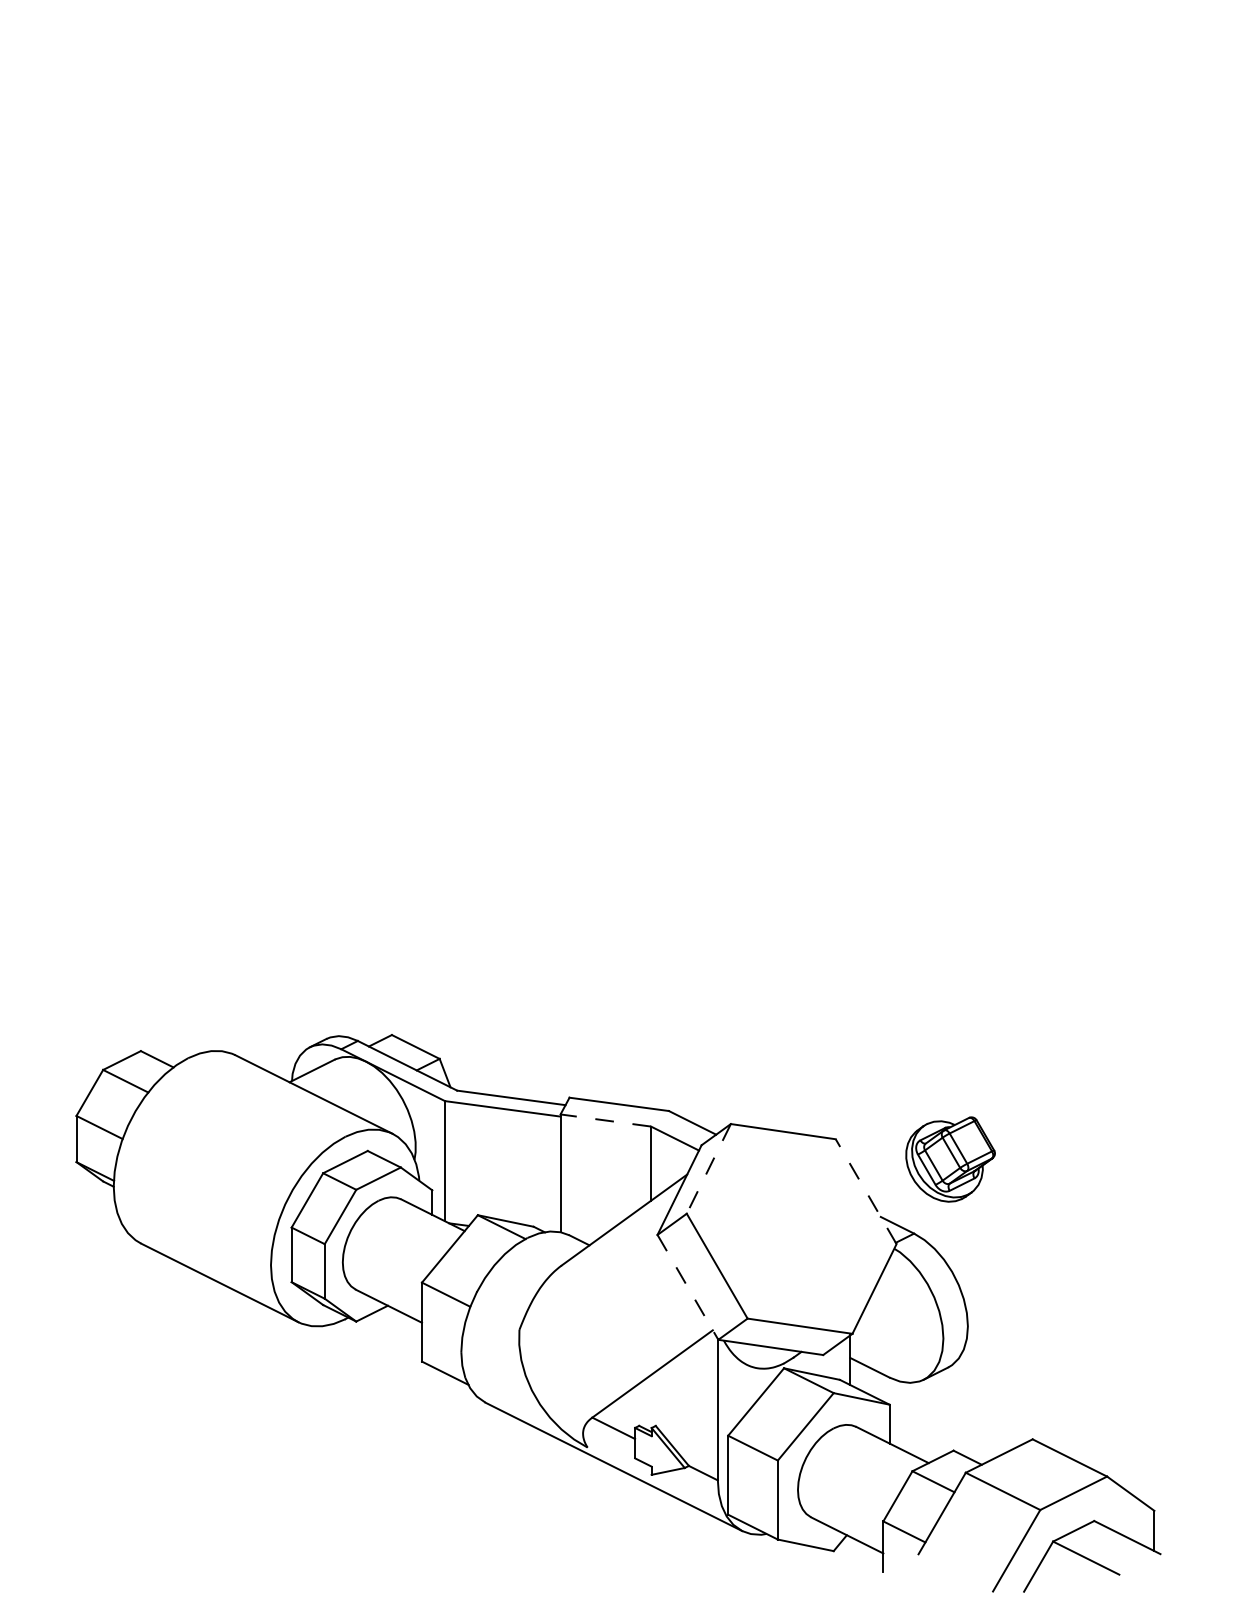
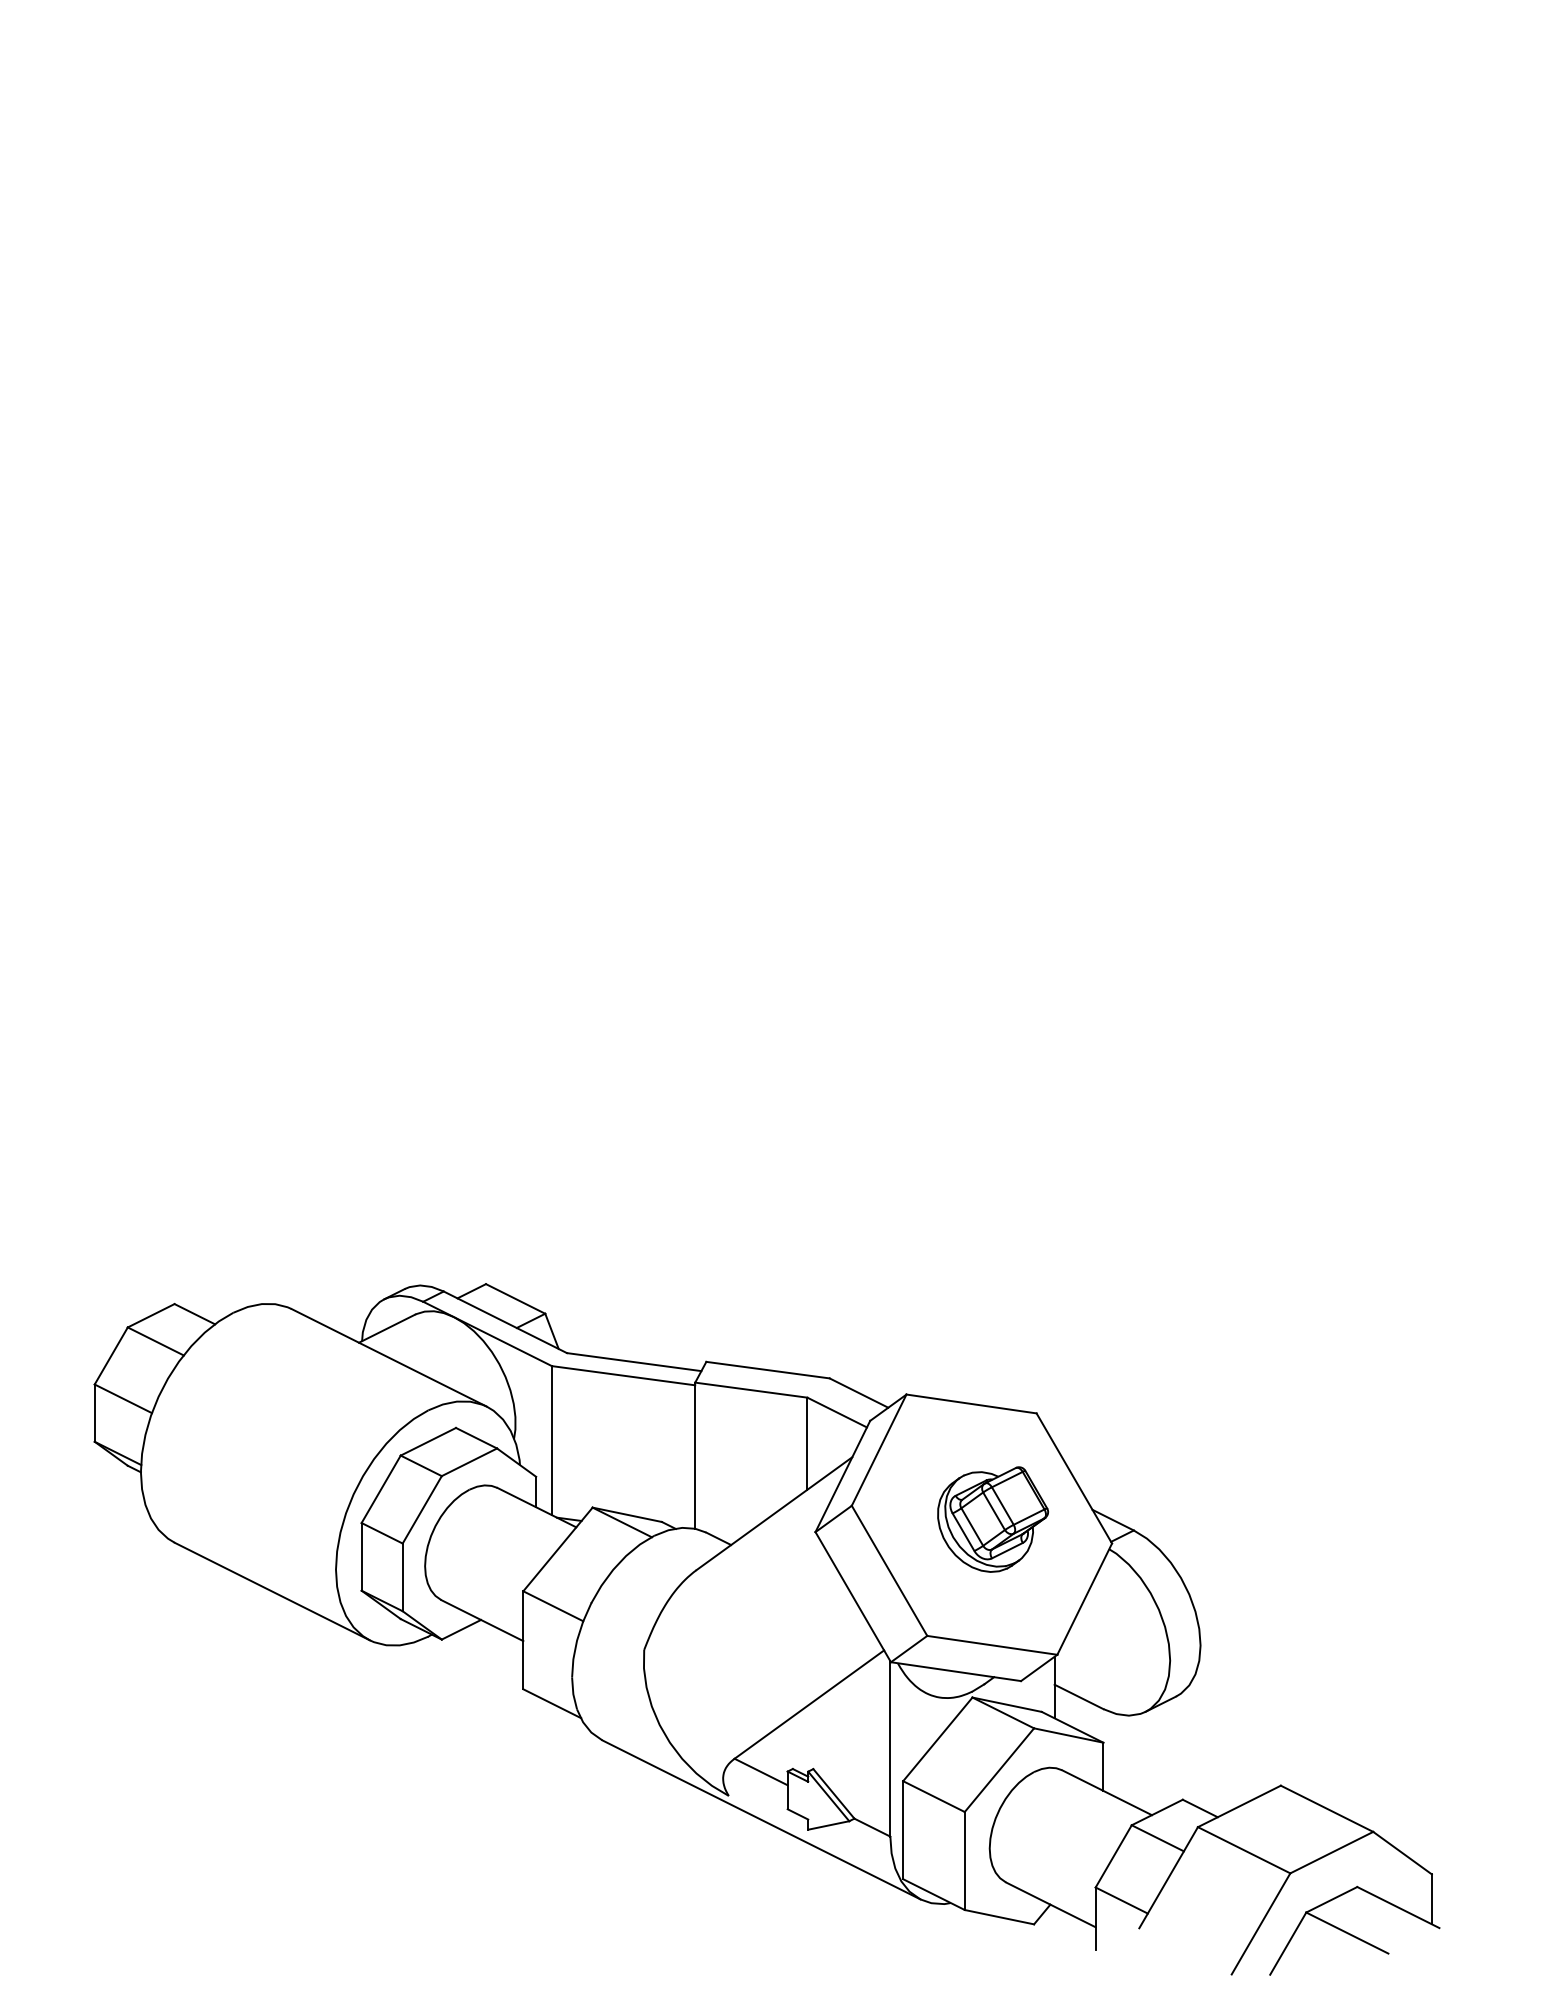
line: (605, 1120) -> (751, 1390), dashed -> solid
part: (950, 1159) -> (992, 1519), moved
line: (709, 1169) -> (879, 1450), dashed -> solid
line: (866, 1191) -> (1074, 1478), dashed -> solid
line: (688, 1287) -> (853, 1597), dashed -> solid

